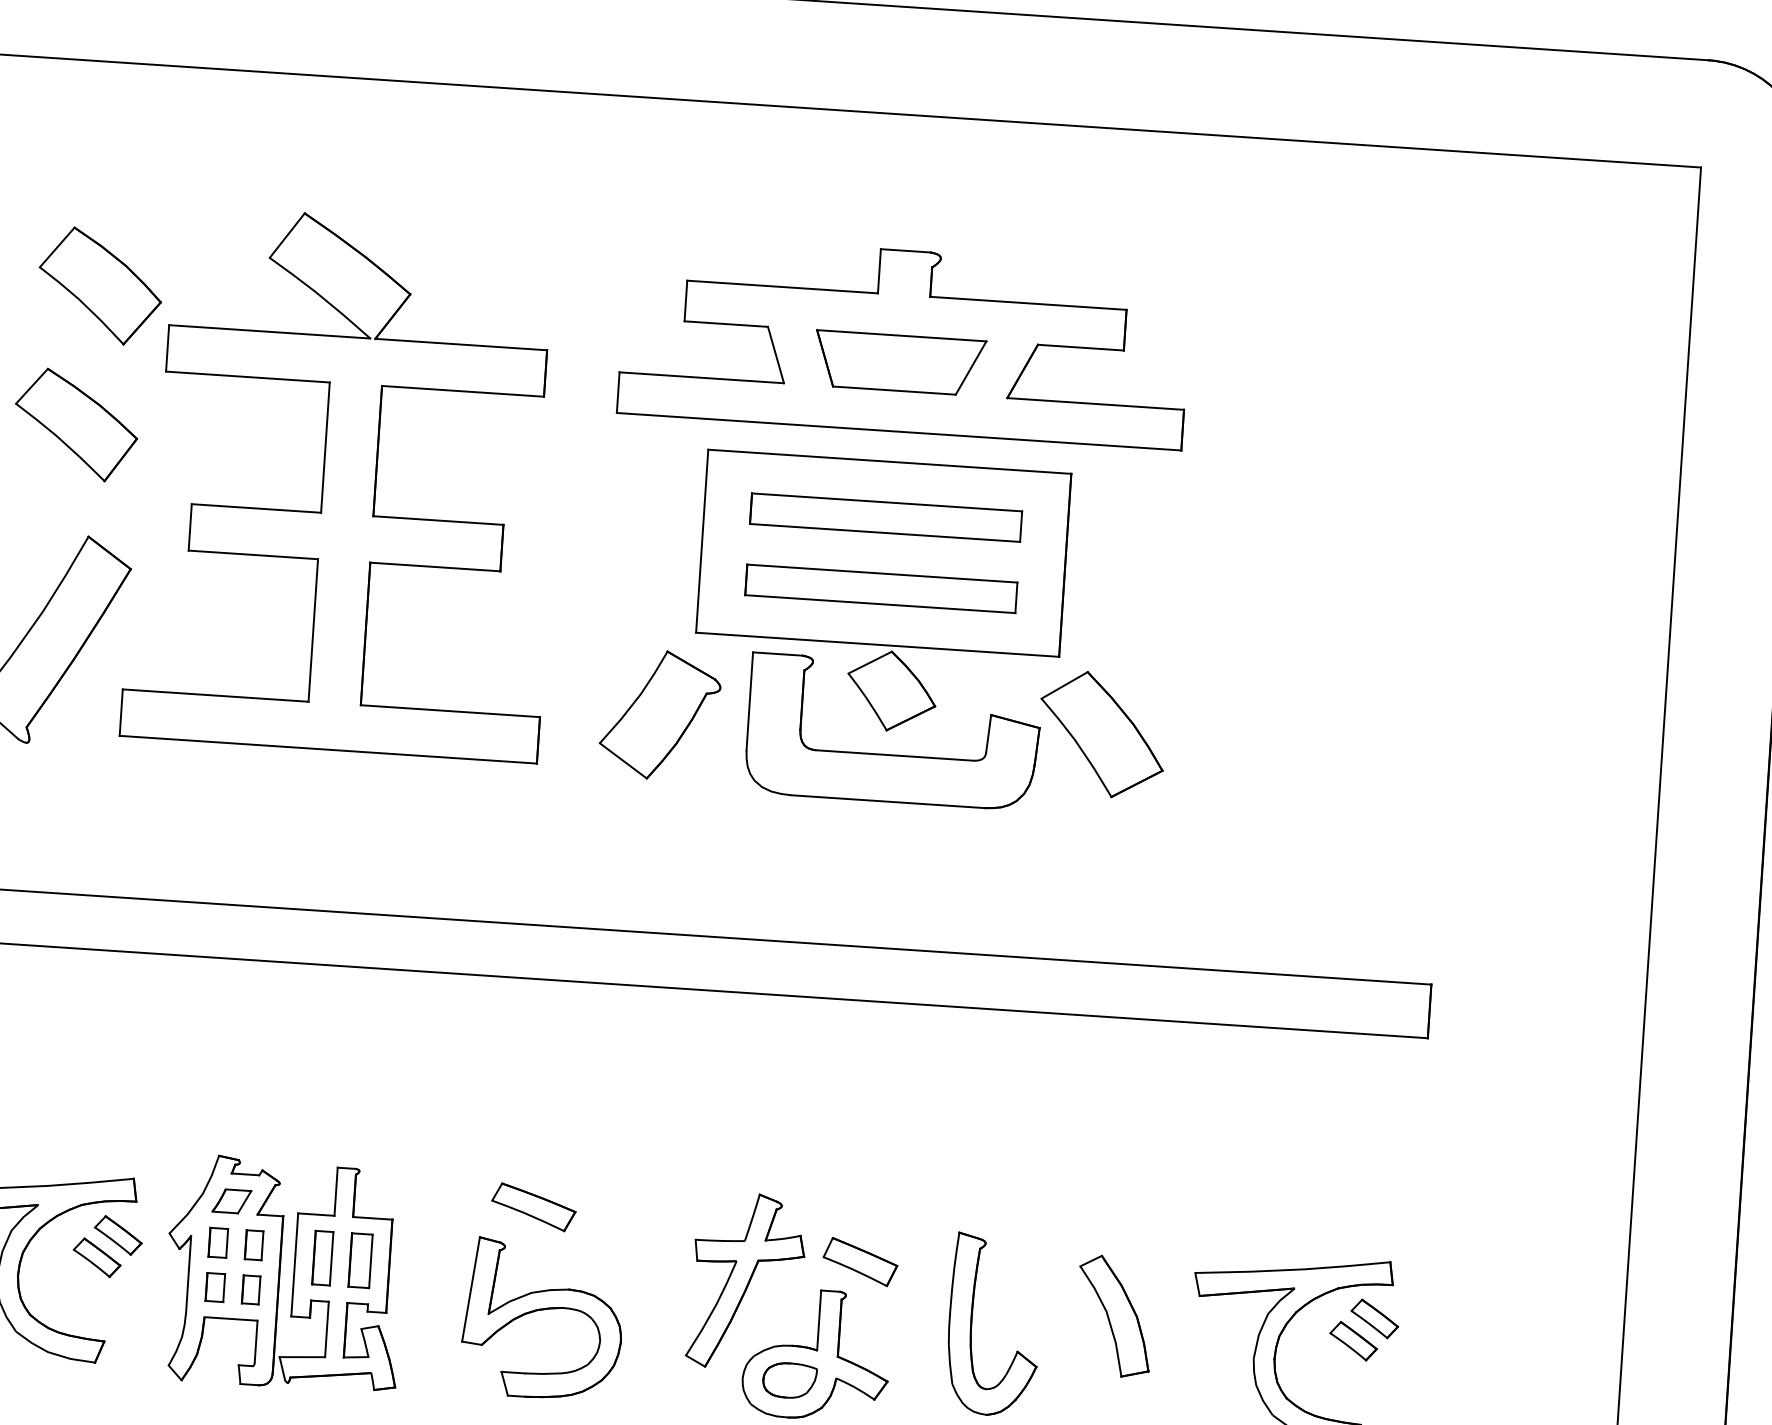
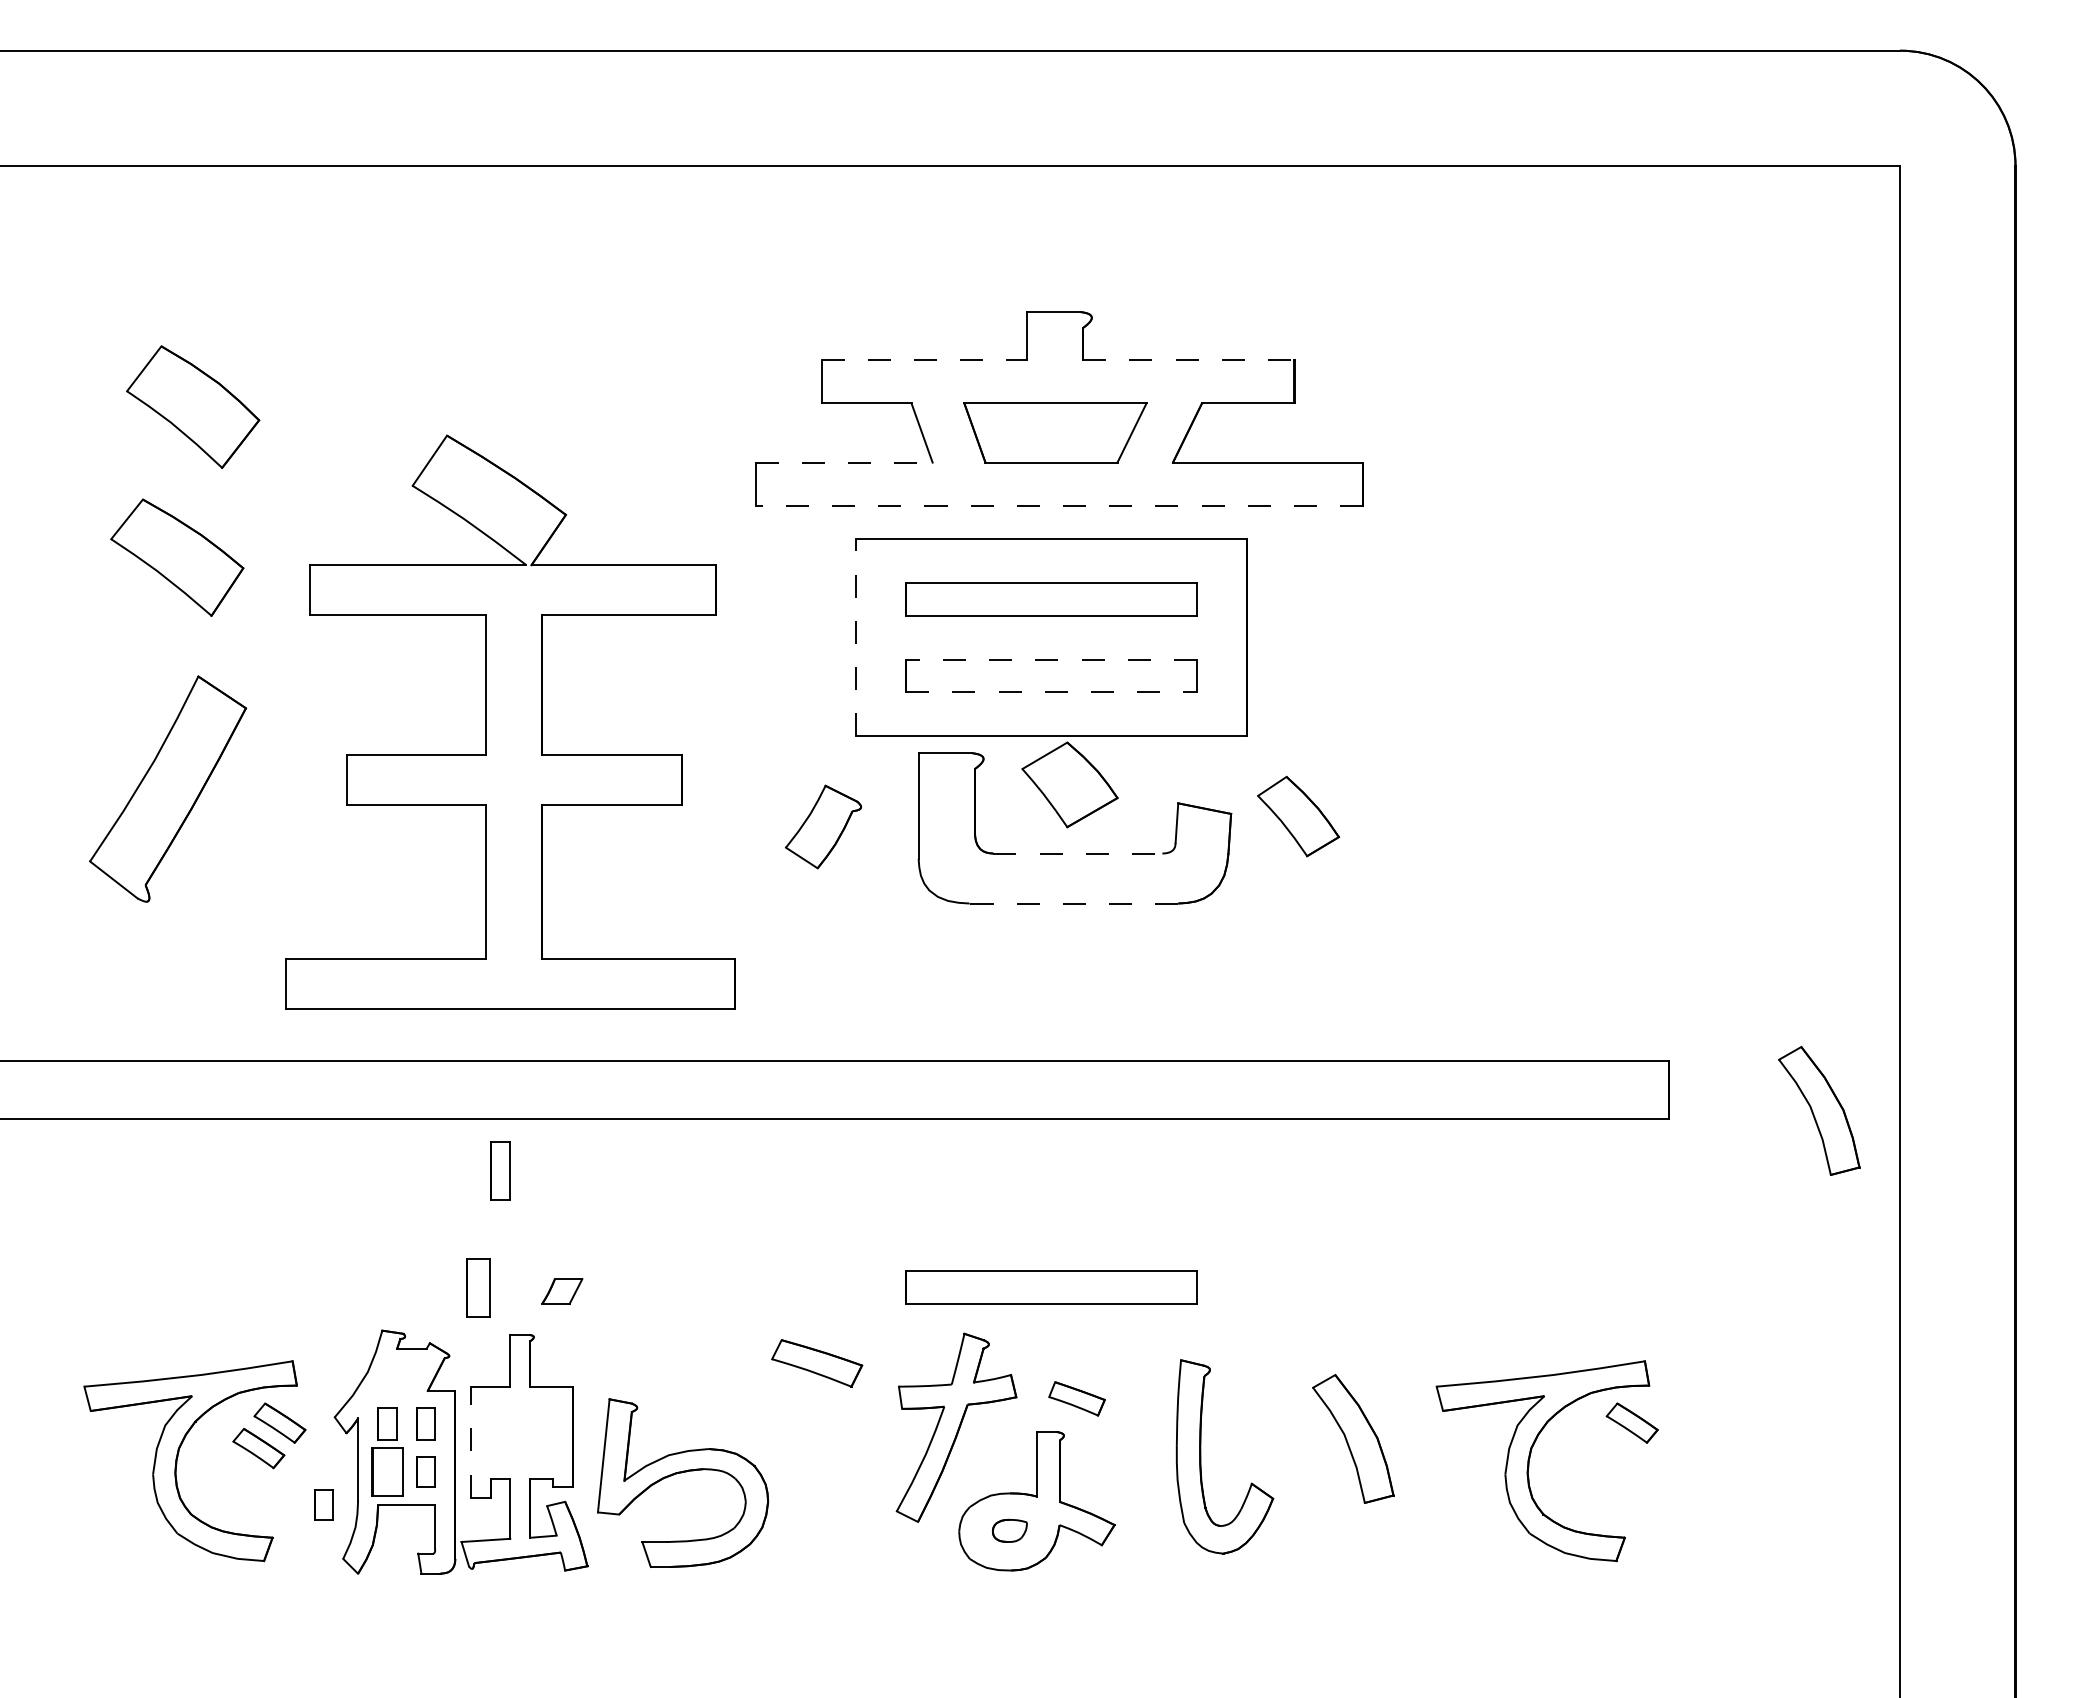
line: (782, 286) -> (924, 359), solid -> dashed
line: (1028, 303) -> (1188, 359), solid -> dashed
line: (702, 377) -> (844, 462), solid -> dashed
line: (899, 431) -> (1059, 506), solid -> dashed
part: (346, 482) -> (510, 721), moved
line: (702, 541) -> (856, 637), solid -> dashed
line: (882, 573) -> (1051, 659), solid -> dashed
line: (881, 604) -> (1052, 692), solid -> dashed
part: (660, 714) -> (823, 826), size x0.6
part: (1102, 734) -> (1298, 816), size x0.6
line: (894, 755) -> (1077, 853), solid -> dashed
line: (887, 801) -> (1073, 903), solid -> dashed
part: (1568, 1039) -> (1819, 1110), added
part: (843, 1157) -> (1051, 1287), added
part: (232, 1201) -> (562, 1291), moved
part: (534, 1207) -> (817, 1363), moved
part: (322, 1257) -> (500, 1170), moved
part: (360, 1260) -> (478, 1287), moved
part: (859, 1261) -> (1076, 1398), size x0.7
line: (295, 1264) -> (471, 1441), solid -> dashed
part: (215, 1287) -> (387, 1471), size x1.6
part: (542, 1310) -> (681, 1473), moved
part: (153, 1313) -> (323, 1504), added
part: (1352, 1341) -> (1610, 1448), removed
part: (789, 1380) -> (1009, 1530), size x0.6

